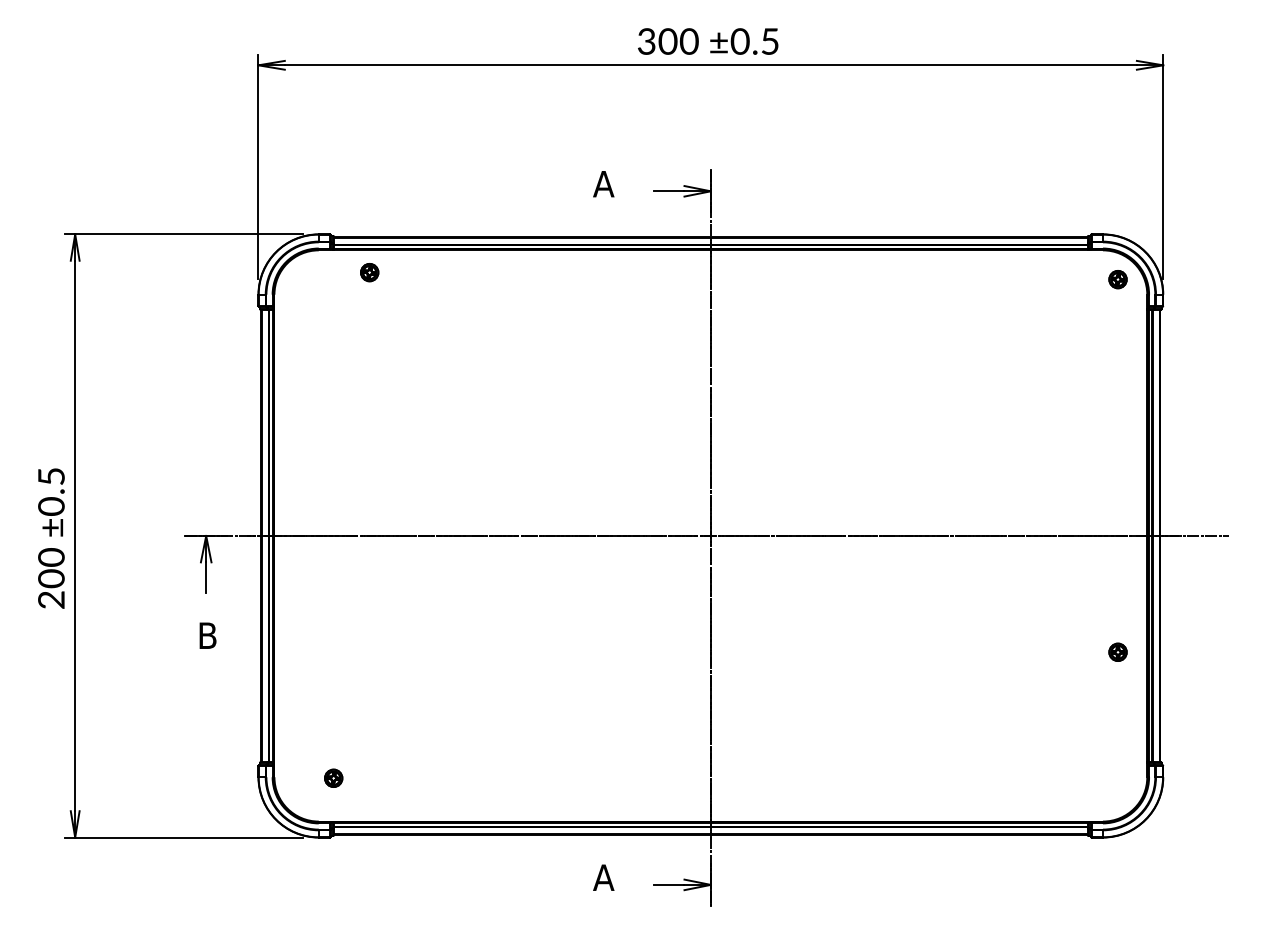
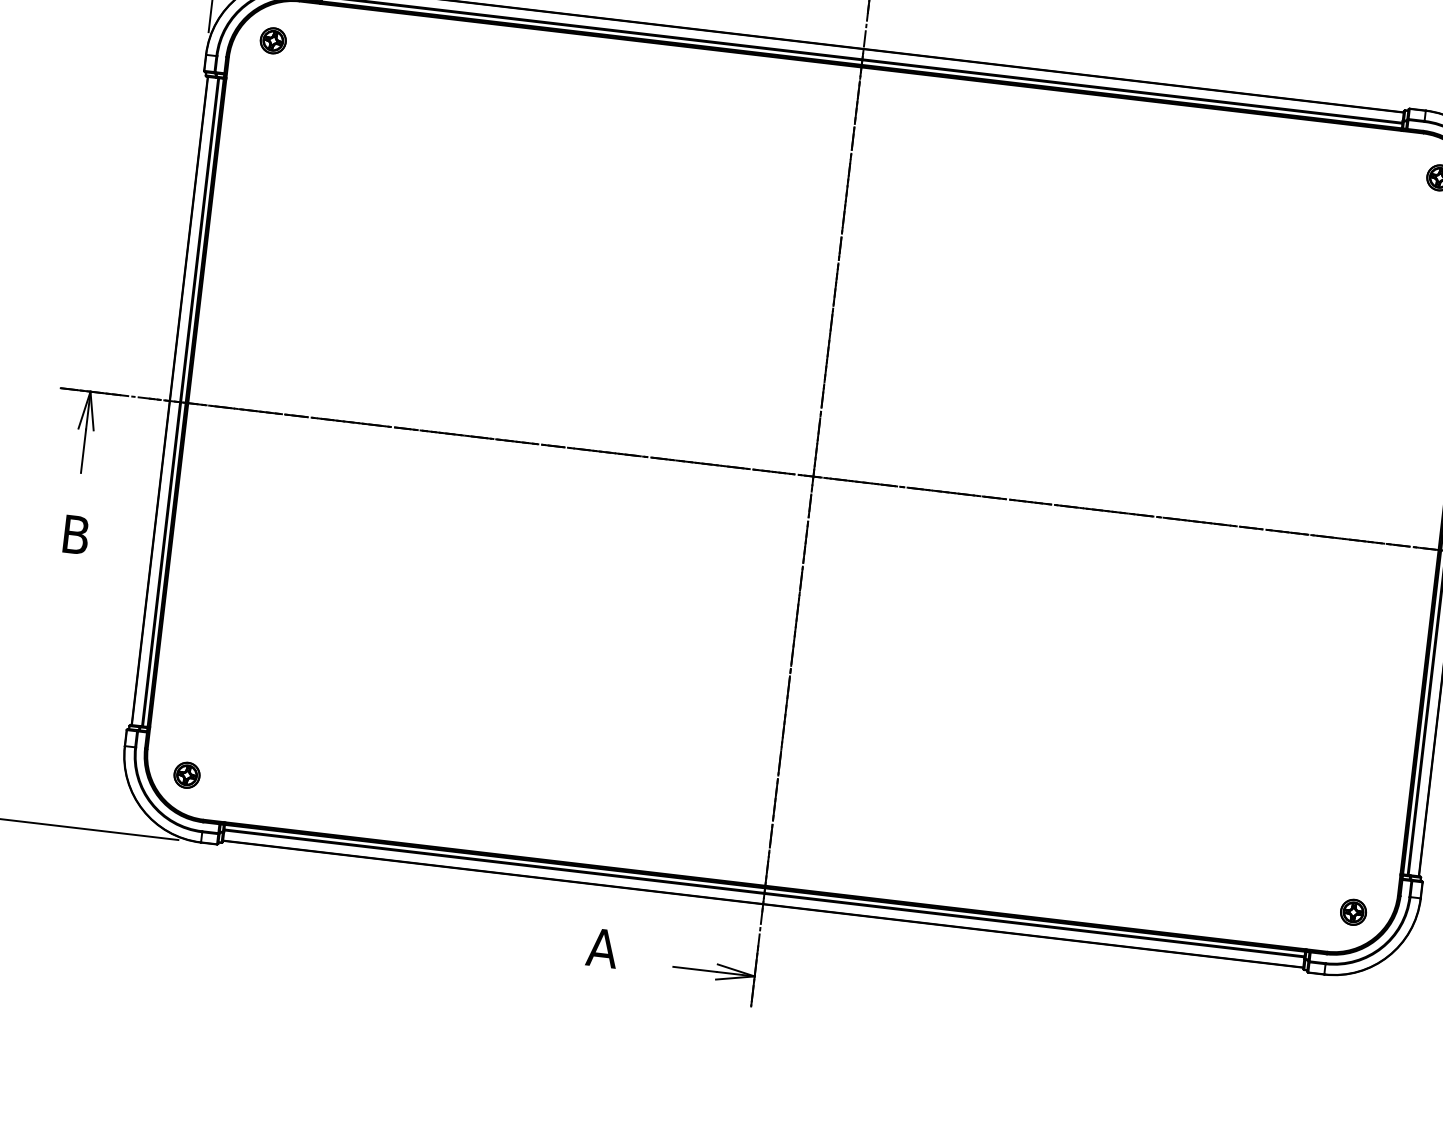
part: (369, 272) -> (273, 40), moved
part: (1117, 651) -> (1352, 911), moved
part: (333, 777) -> (186, 774), moved

